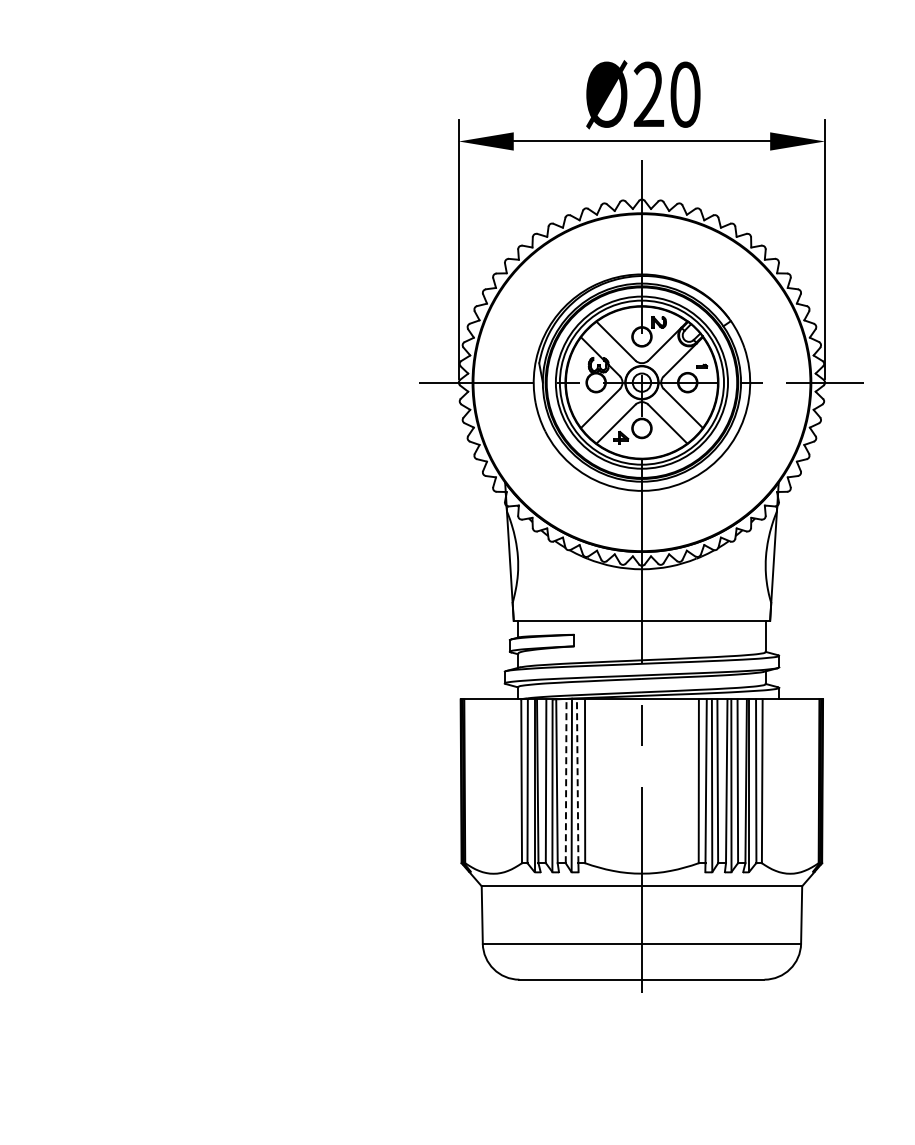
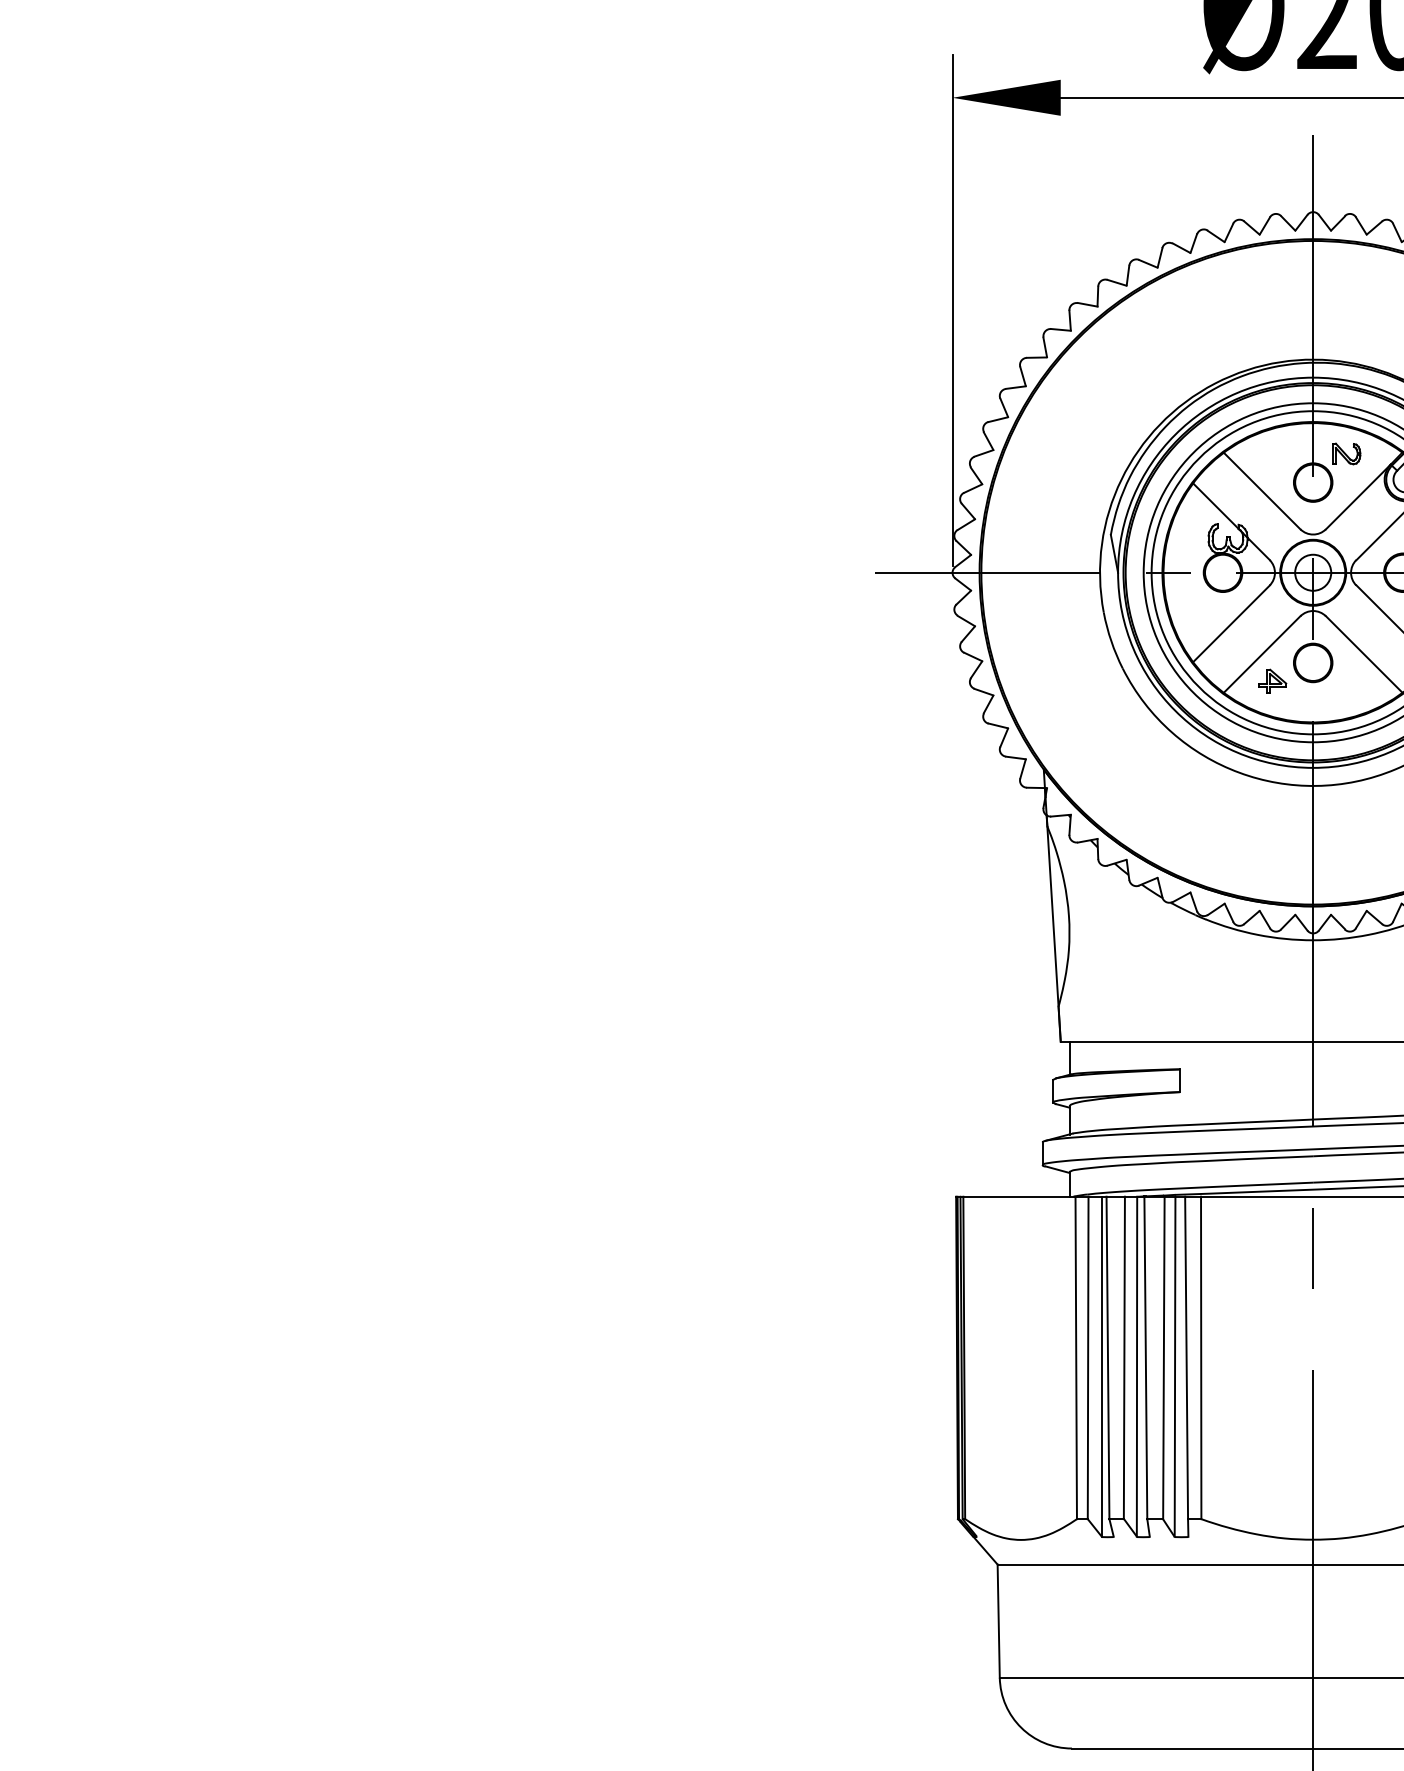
line: (566, 781) -> (1164, 1358), dashed -> solid
line: (577, 781) -> (1186, 1358), dashed -> solid

